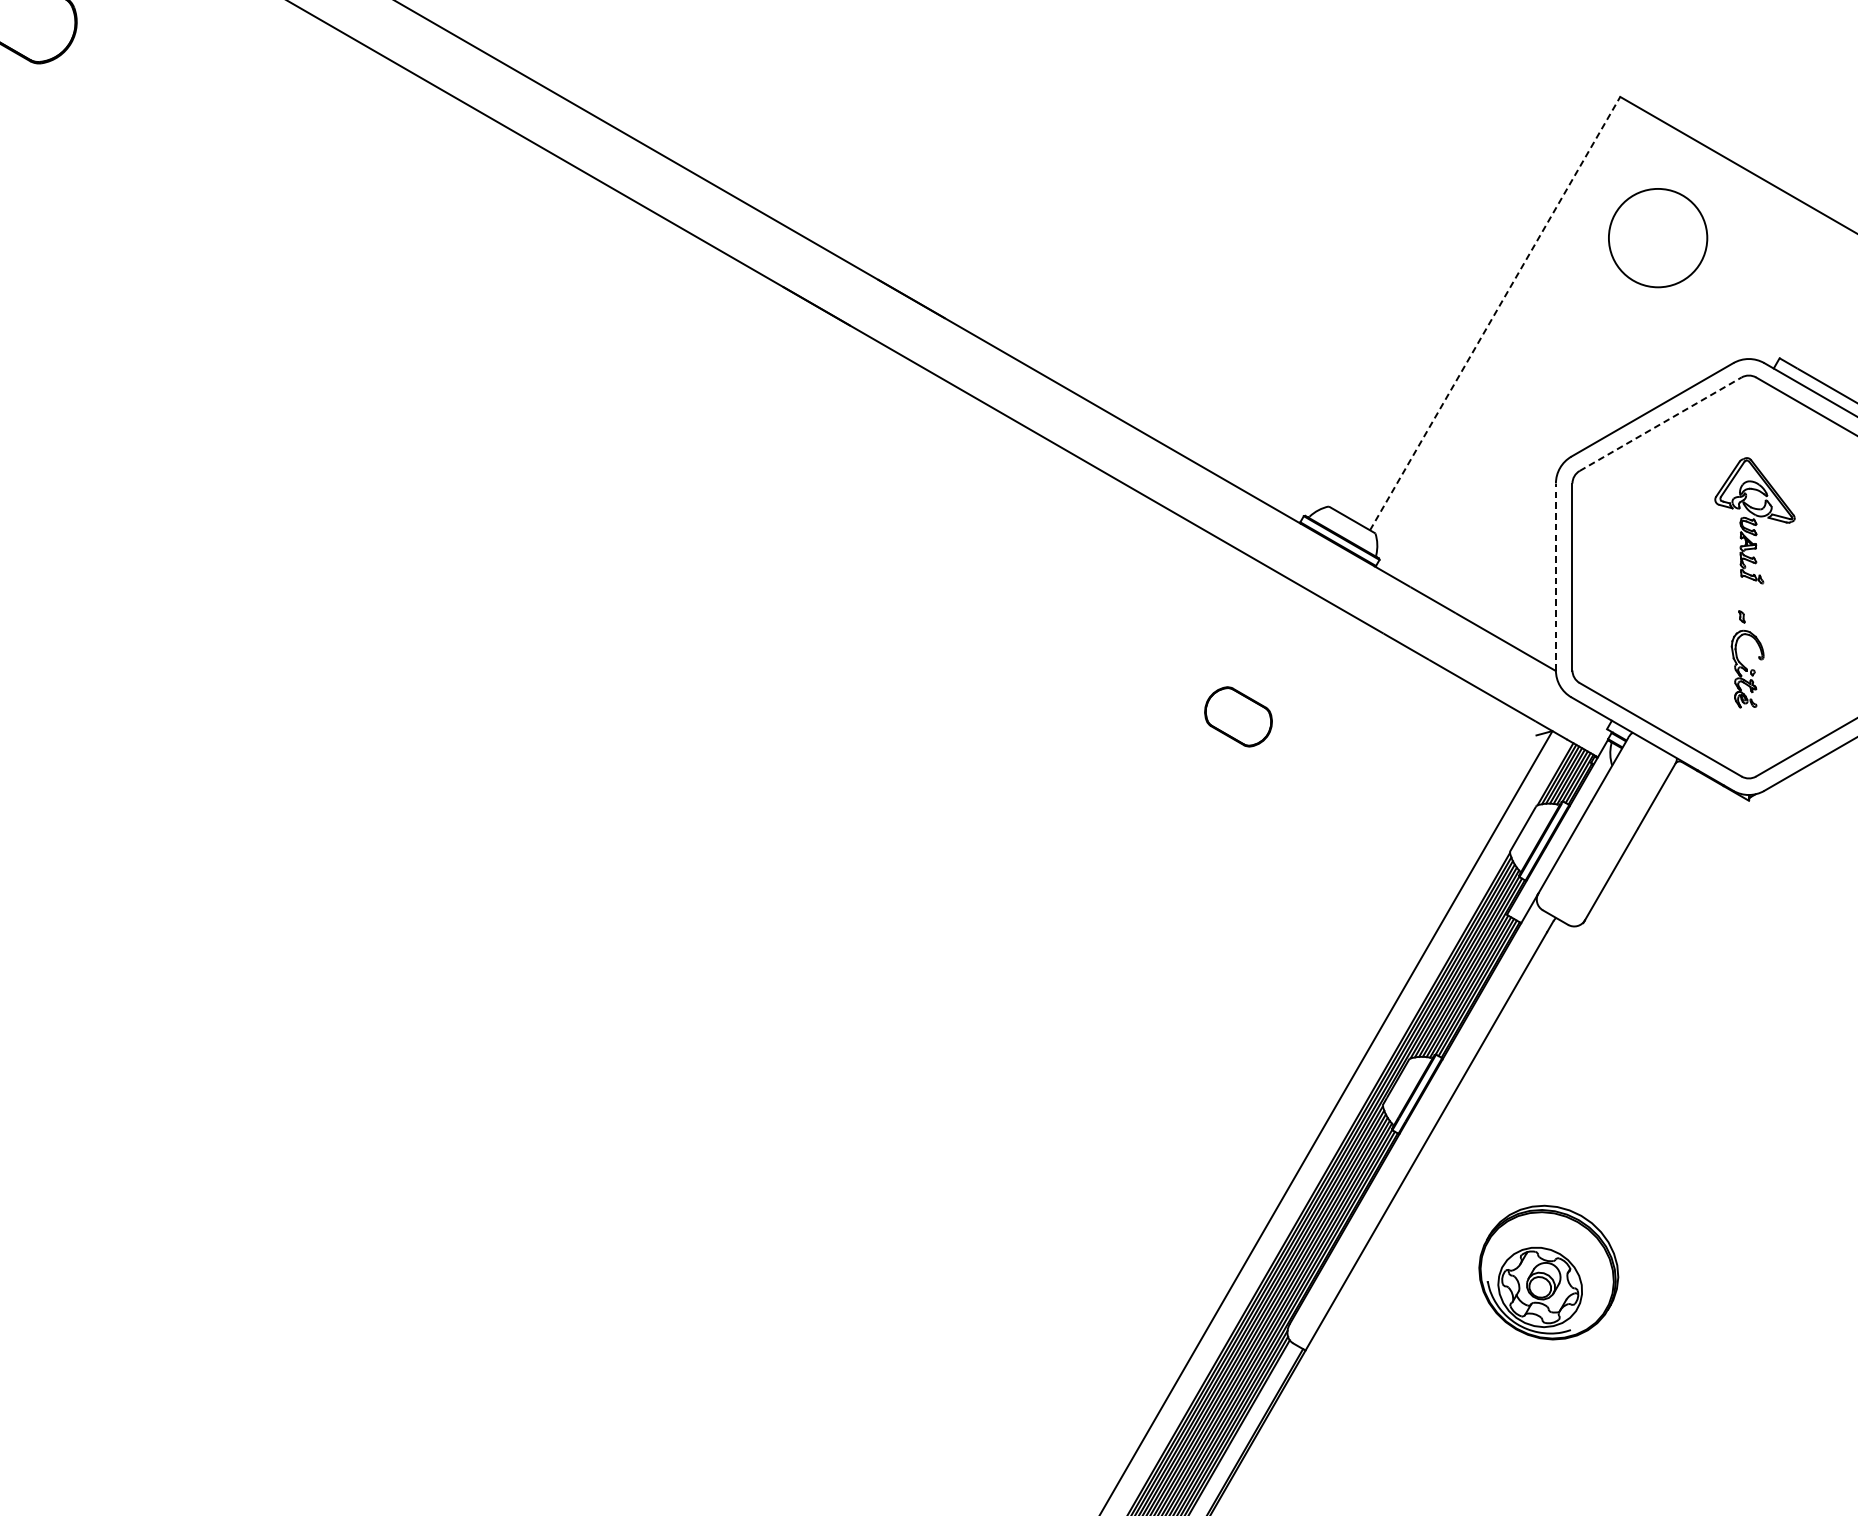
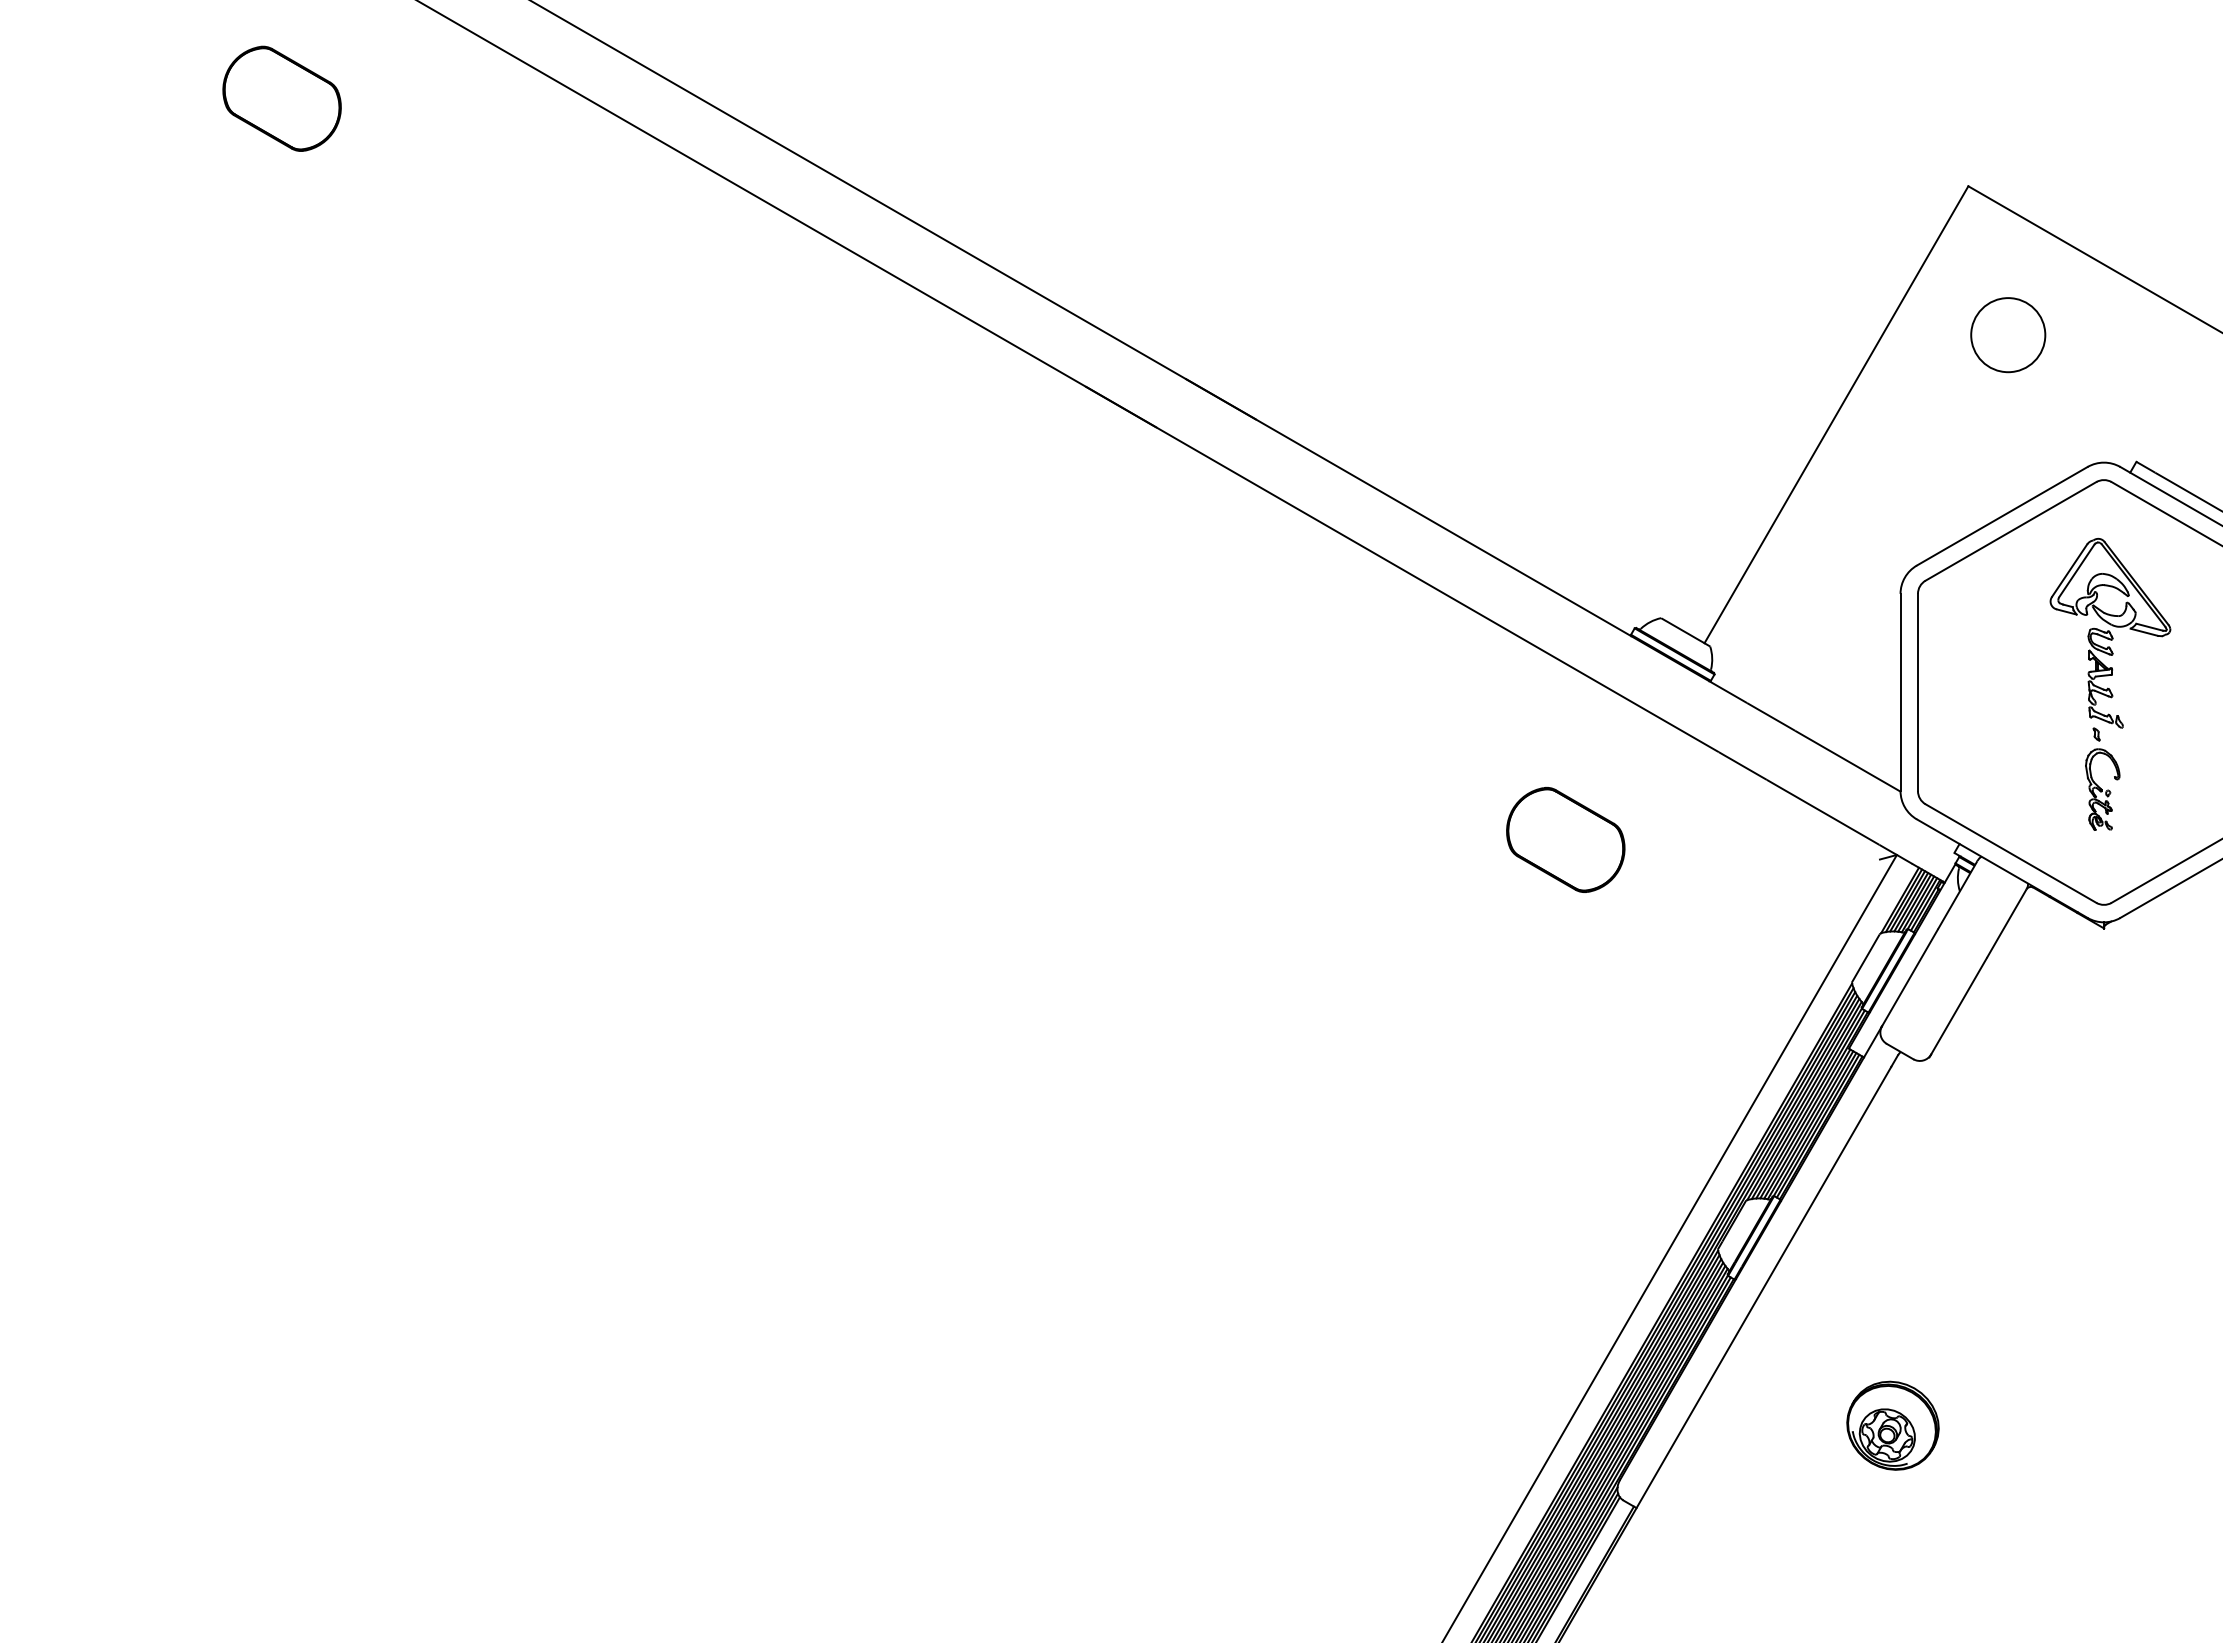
circle: (1658, 238) -> (2008, 335), size x0.71
line: (1495, 313) -> (1836, 414), dashed -> solid
line: (1660, 424) -> (2010, 531), dashed -> solid
part: (1755, 520) -> (2110, 632), size x1.43
line: (1555, 577) -> (1900, 692), dashed -> solid
part: (1238, 716) -> (1565, 839), size x1.67
part: (1548, 1272) -> (1892, 1425), size x0.62

